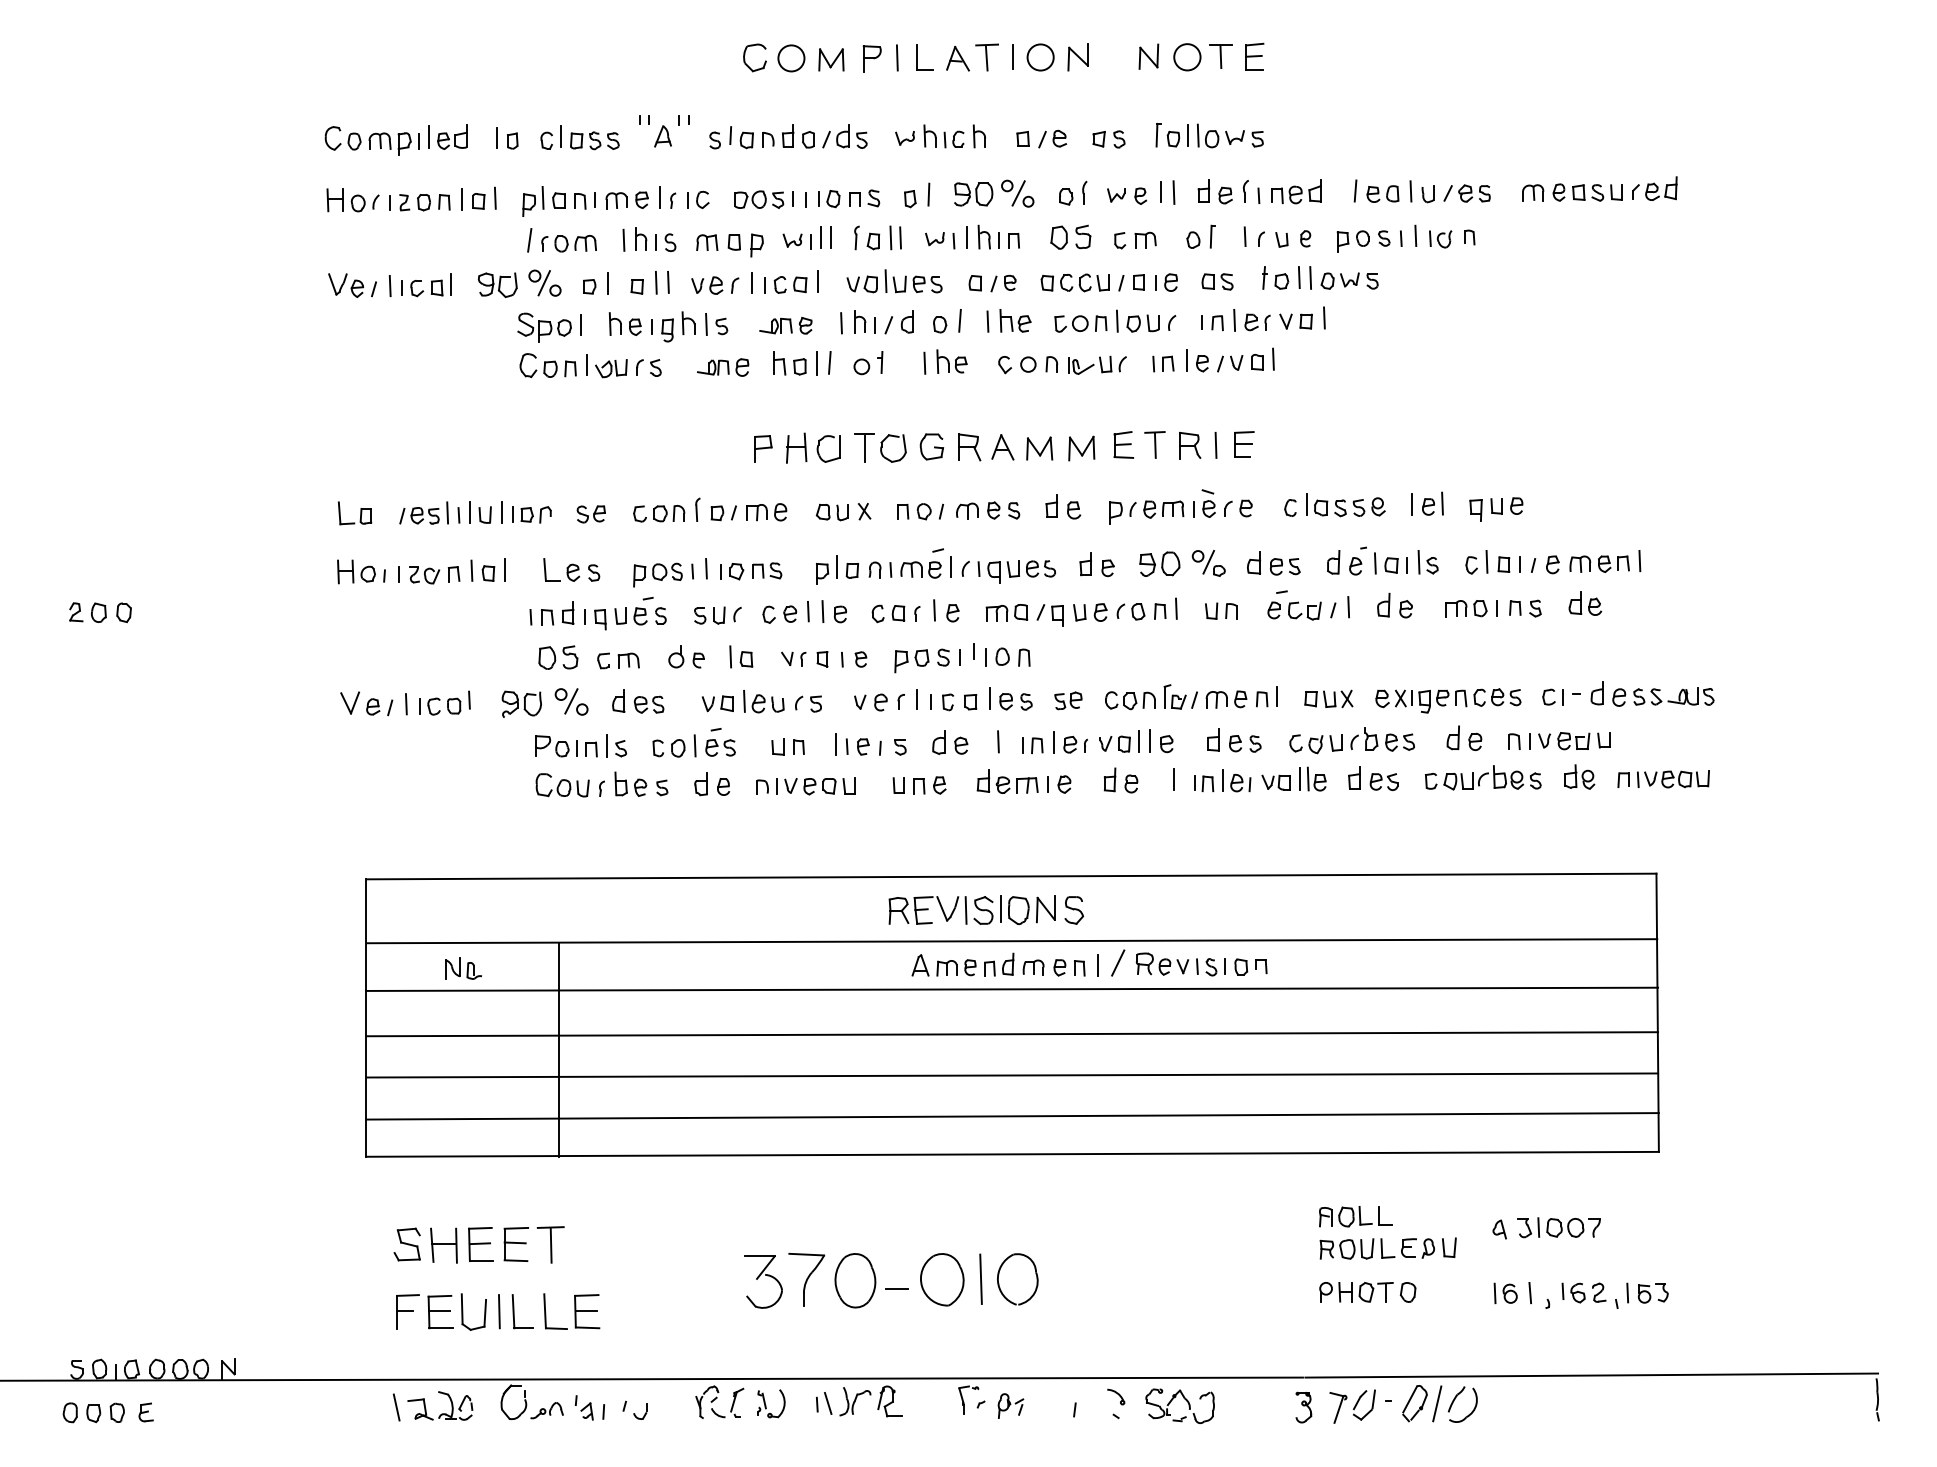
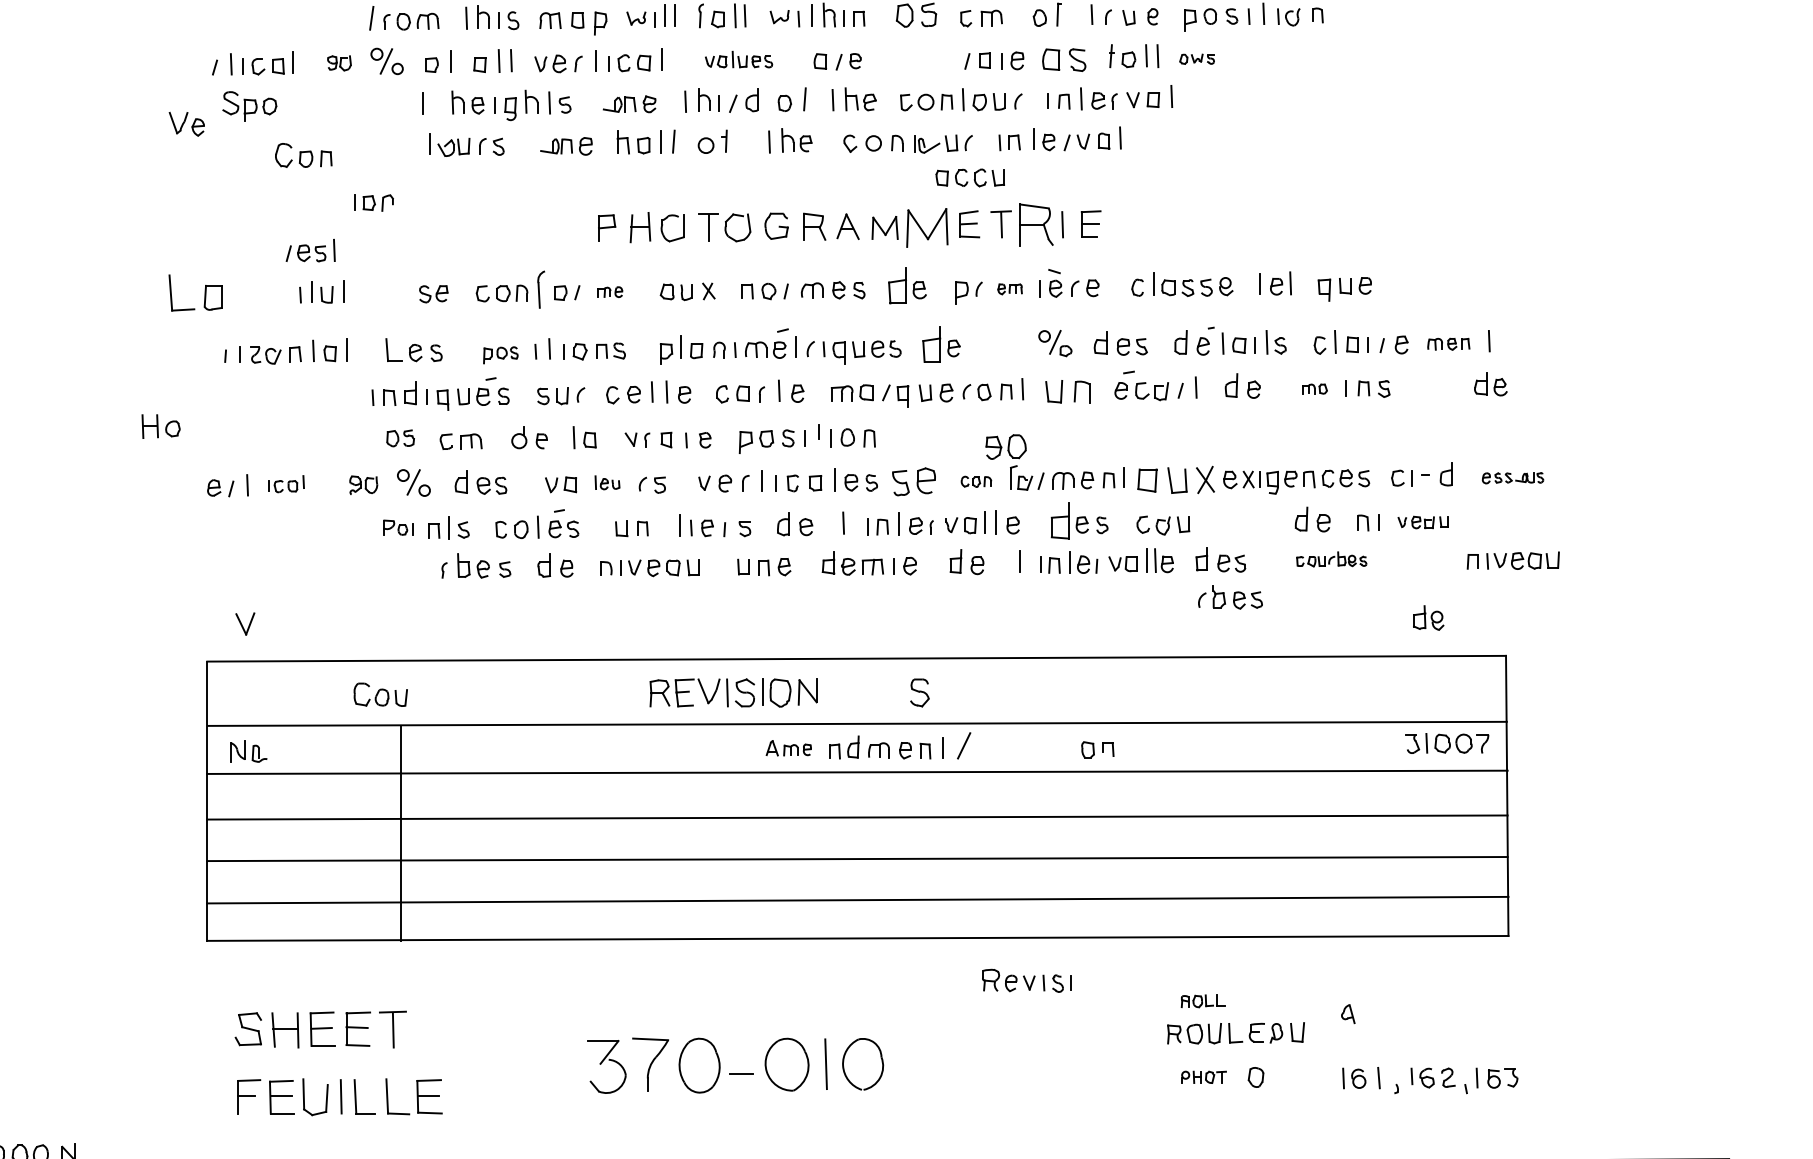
part: (1349, 280) -> (1197, 58), size x0.6
part: (894, 281) -> (738, 59), size x0.7
part: (1217, 281) -> (1064, 59), size x1.4
part: (1074, 282) -> (969, 177), moved
part: (497, 284) -> (339, 62), size x0.6
part: (346, 285) -> (187, 124), moved
part: (544, 327) -> (249, 106), moved
part: (547, 365) -> (303, 155), moved
part: (1190, 445) -> (1036, 224), size x1.6
part: (1081, 448) -> (927, 227), size x1.6
part: (1051, 505) -> (897, 285), size x1.6
part: (697, 509) -> (540, 289), size x1.6
part: (1163, 509) -> (1009, 289), size x0.6
part: (423, 512) -> (310, 250), moved
part: (766, 512) -> (610, 292), size x0.6
part: (355, 513) -> (196, 293), size x1.6
part: (531, 514) -> (373, 202), moved
part: (1159, 563) -> (1005, 446), moved
part: (1599, 563) -> (1448, 343), size x0.7
part: (1085, 564) -> (931, 344), size x1.6
part: (356, 571) -> (161, 426), moved
part: (657, 574) -> (500, 354), size x0.7
part: (1585, 603) -> (1490, 383), moved
part: (1466, 608) -> (1314, 388), size x0.6
part: (1221, 610) -> (1068, 390), size x1.4
part: (558, 657) -> (400, 438), size x0.7
part: (1663, 696) -> (1513, 477), size x0.6
part: (1328, 698) -> (1175, 479), size x1.6
part: (1068, 700) -> (914, 481), size x1.6
part: (1130, 700) -> (976, 481), size x0.6
part: (763, 701) -> (607, 482), size x0.6
part: (350, 702) -> (245, 623), moved
part: (444, 702) -> (285, 483), size x0.7
part: (521, 703) -> (363, 484), size x0.7
part: (1213, 739) -> (1060, 520), size x1.6
part: (1382, 739) -> (1230, 597), moved
part: (1574, 741) -> (1423, 522), size x0.7
part: (556, 746) -> (398, 527), size x0.7
part: (1579, 776) -> (1428, 617), moved
part: (1483, 777) -> (1331, 559), size x0.6
part: (562, 785) -> (380, 694), moved
part: (971, 910) -> (732, 692), moved
part: (1180, 964) -> (1026, 980), moved
part: (943, 965) -> (788, 748), size x0.7
part: (463, 968) -> (248, 751), moved
part: (1355, 1216) -> (1203, 1001), size x0.6
part: (1558, 1227) -> (1446, 743), moved
part: (1356, 1292) -> (1204, 1077), size x0.6

